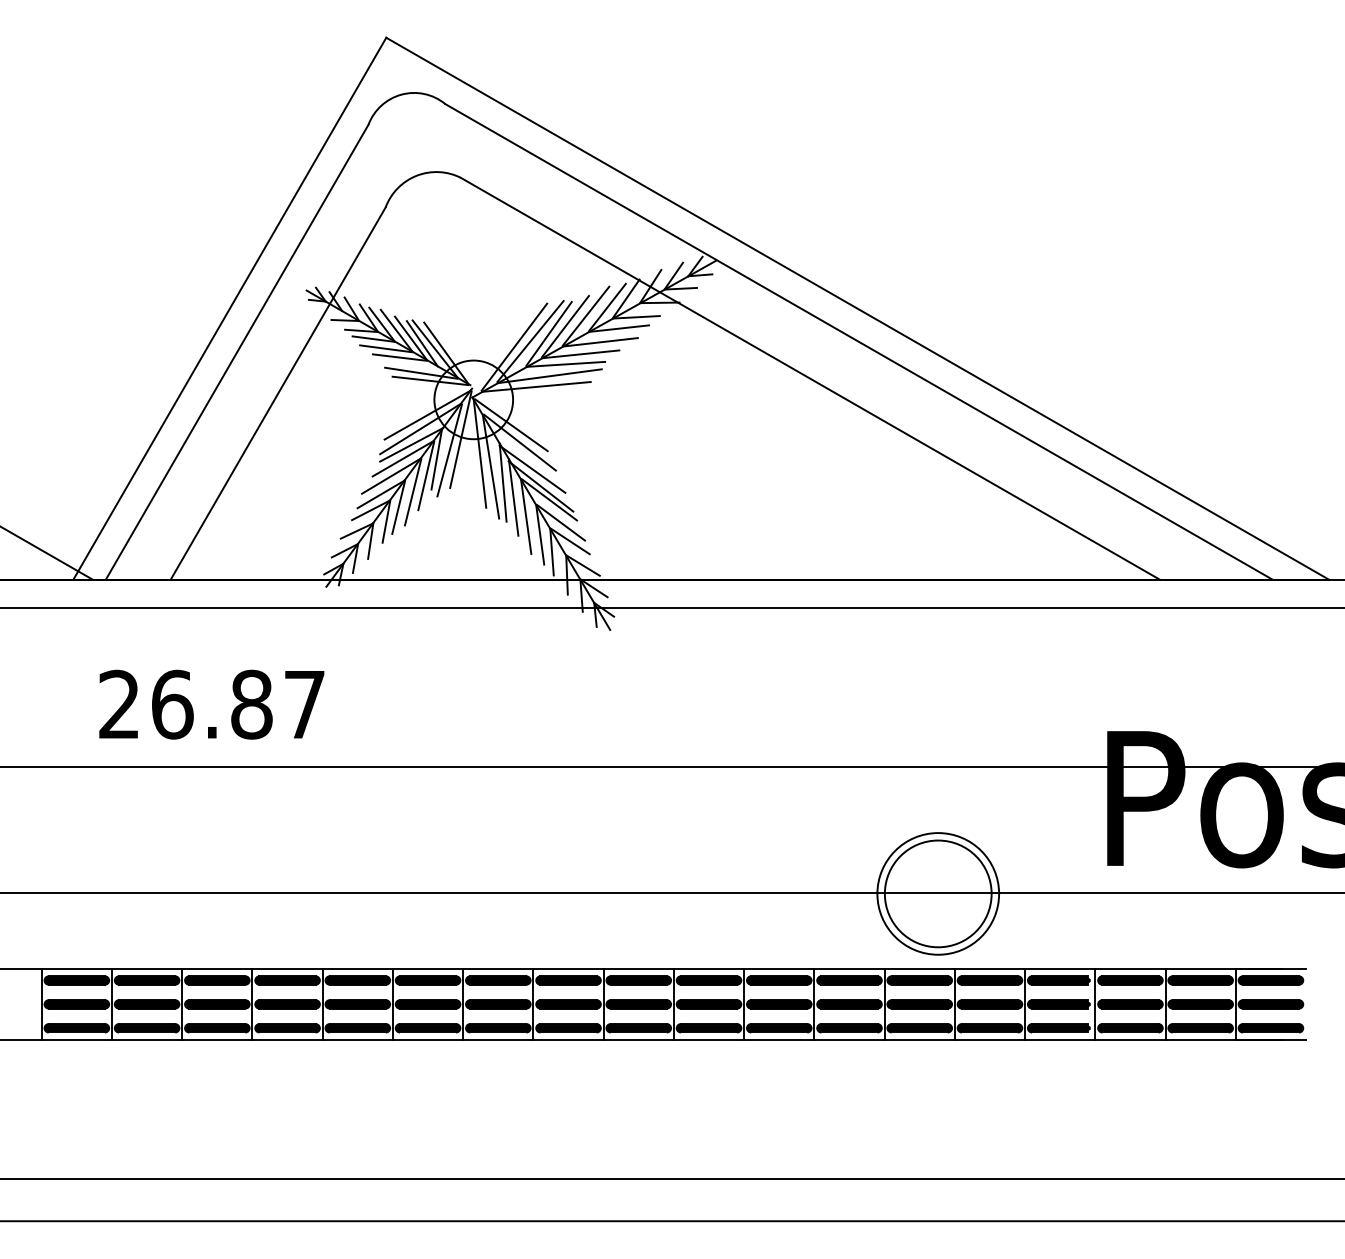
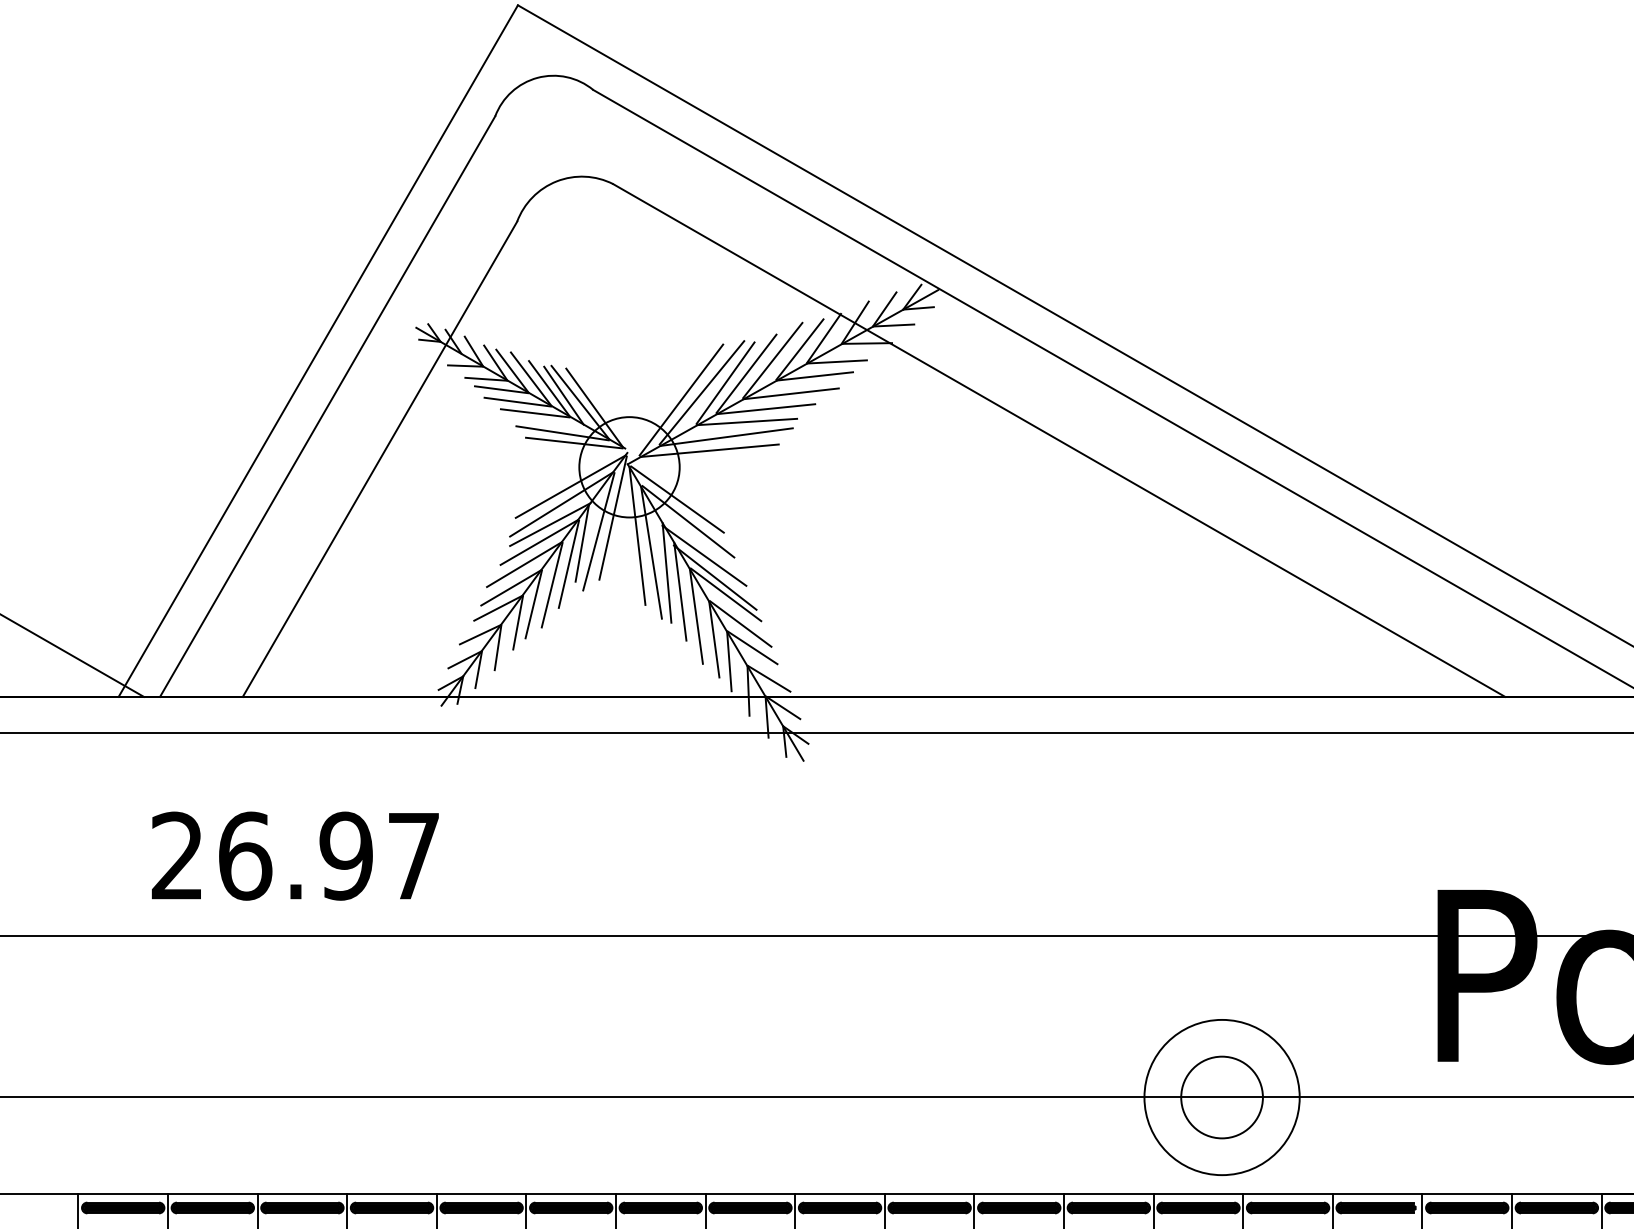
text: (251, 704) -> (345, 855), 26.87 -> 26.97
circle: (937, 893) -> (1221, 1096), size x0.6

